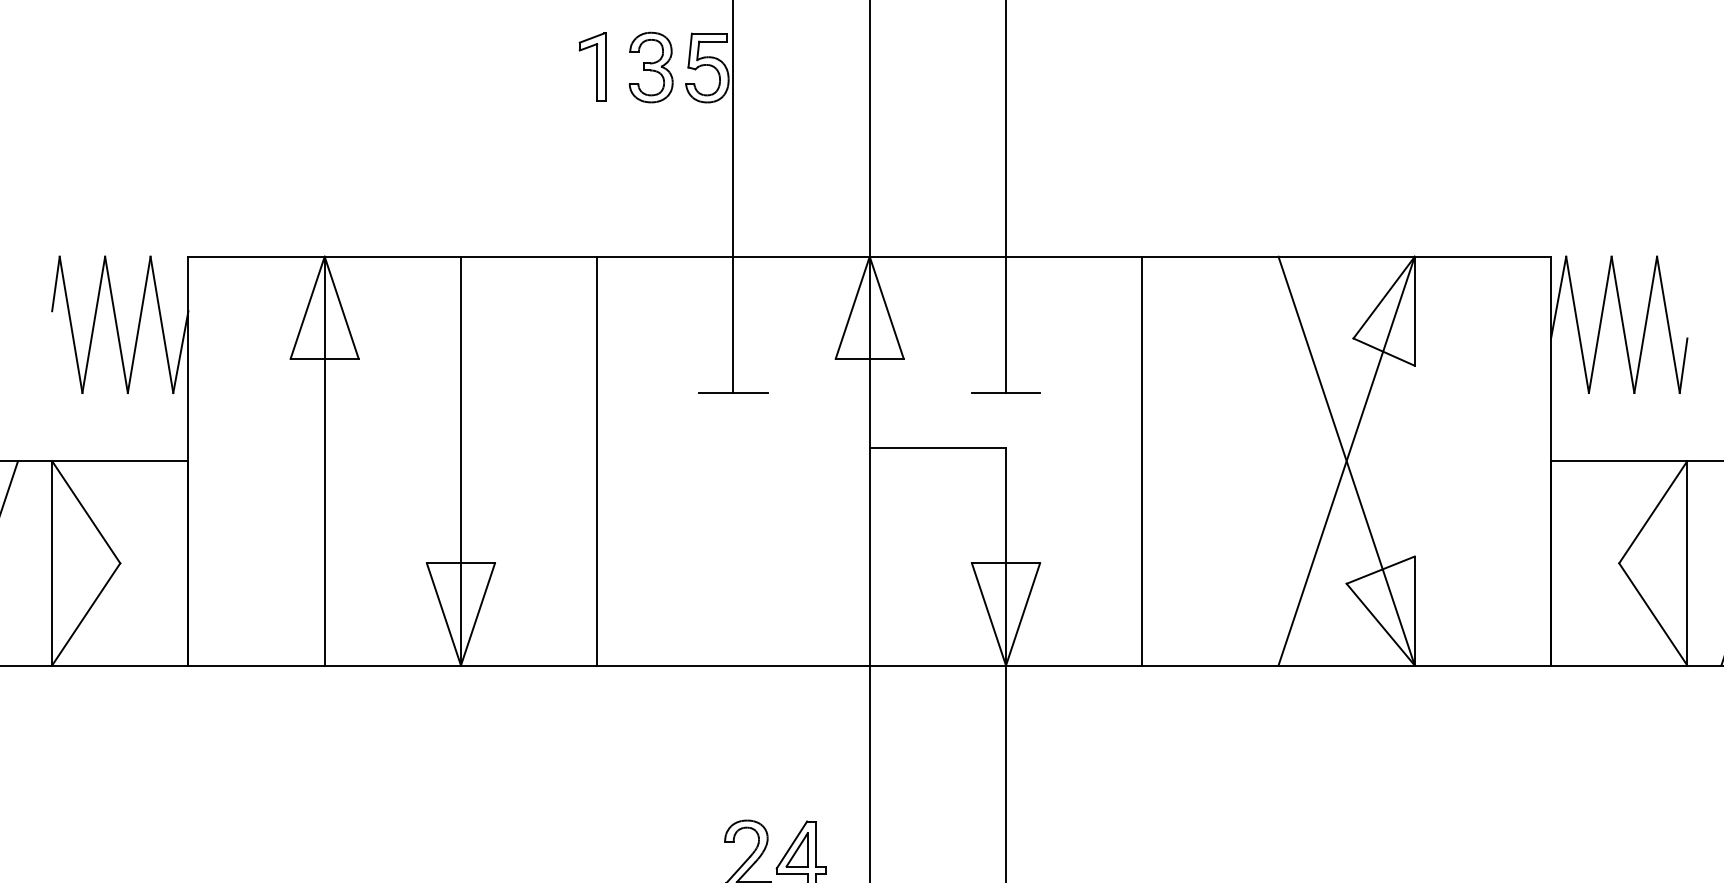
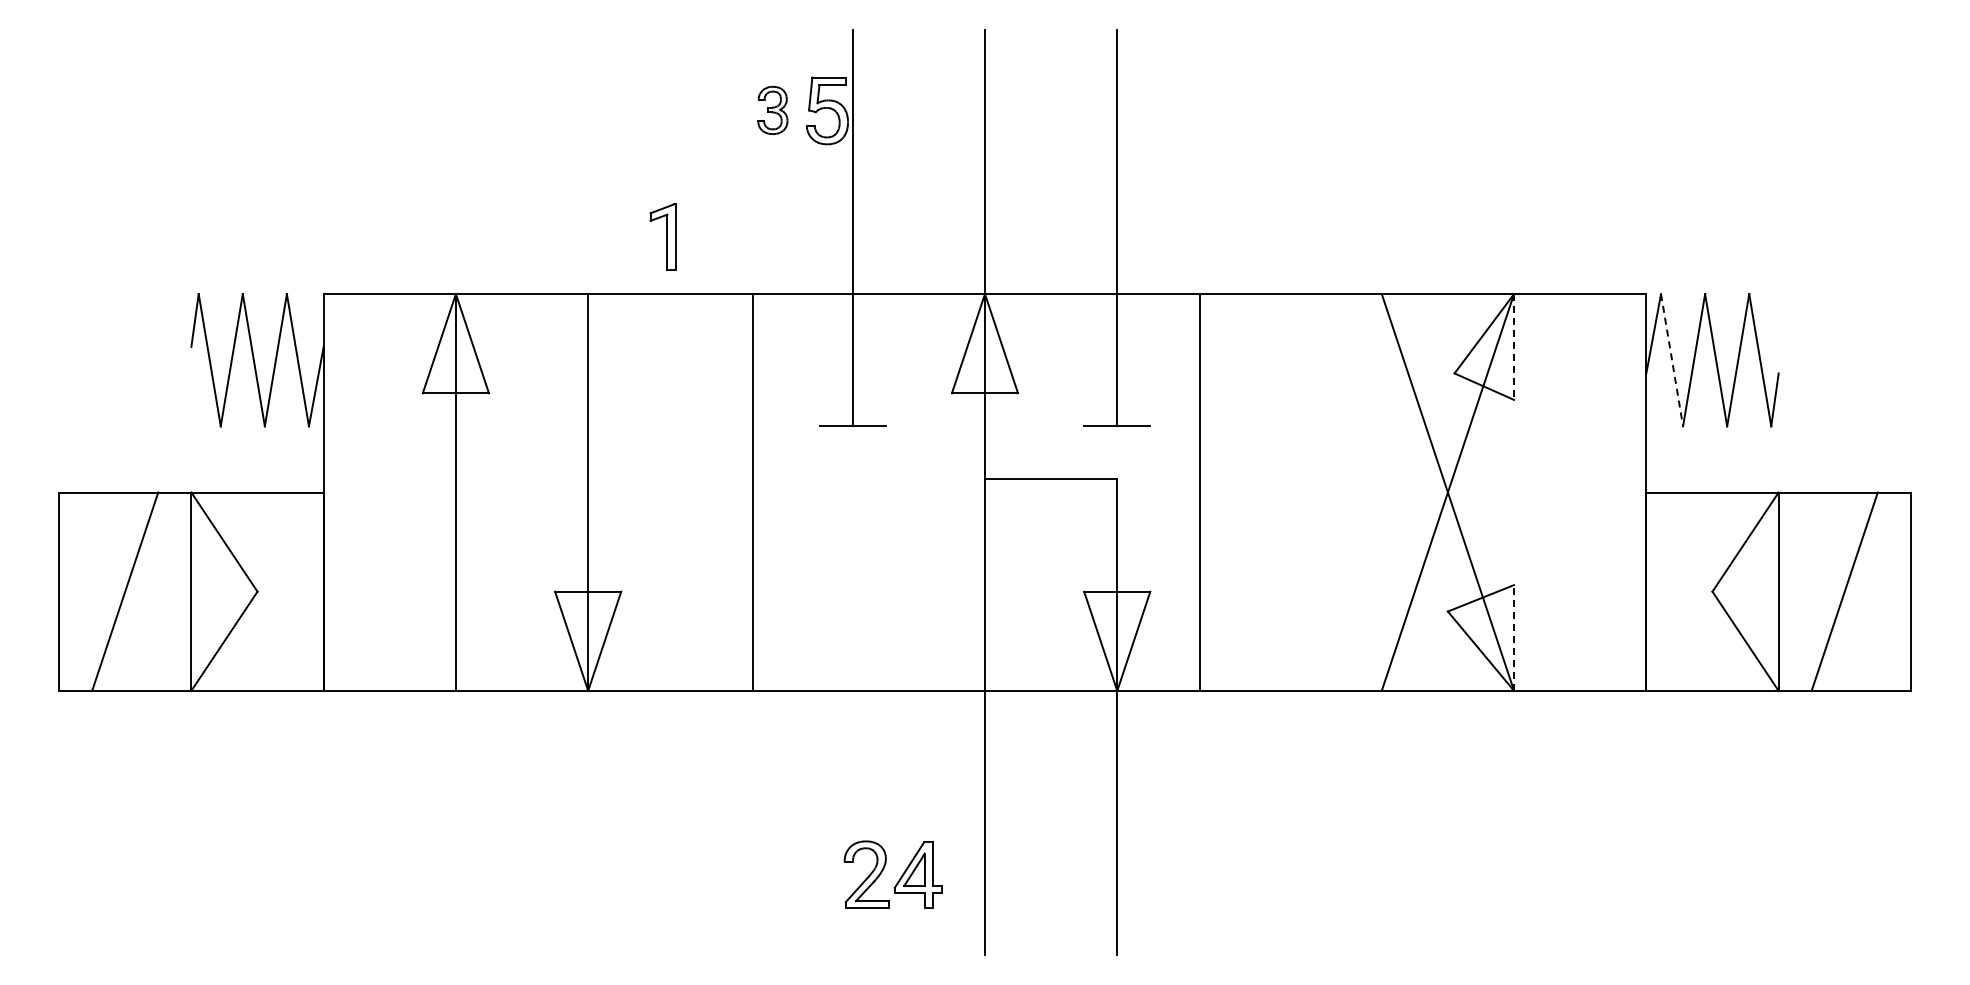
part: (592, 66) -> (662, 236), moved
part: (650, 67) -> (772, 110), size x0.7
line: (1415, 311) -> (1514, 347), solid -> dashed
line: (1578, 325) -> (1672, 360), solid -> dashed
line: (597, 461) -> (753, 492), moved
line: (1142, 461) -> (1199, 492), moved
line: (1415, 610) -> (1514, 637), solid -> dashed

